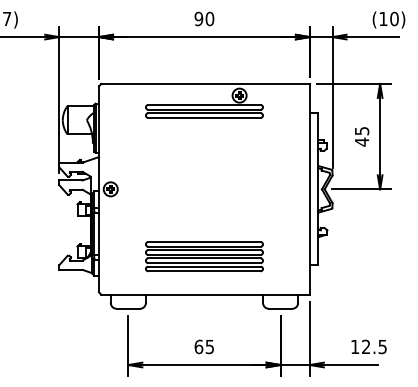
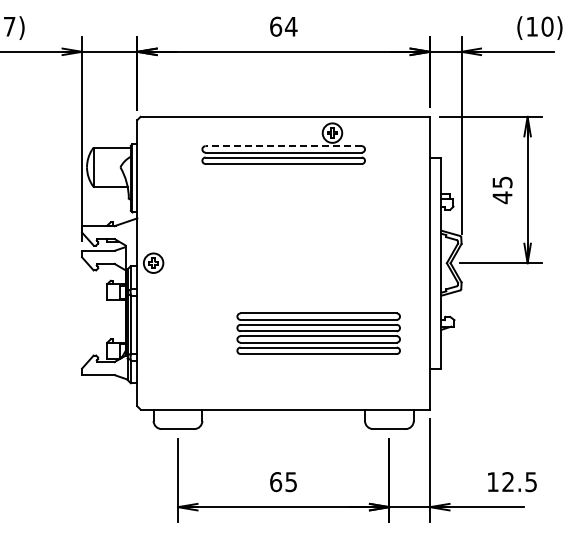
text: (204, 18) -> (283, 26), 90 -> 64
line: (204, 105) -> (283, 146), solid -> dashed
part: (204, 256) -> (318, 333), moved

